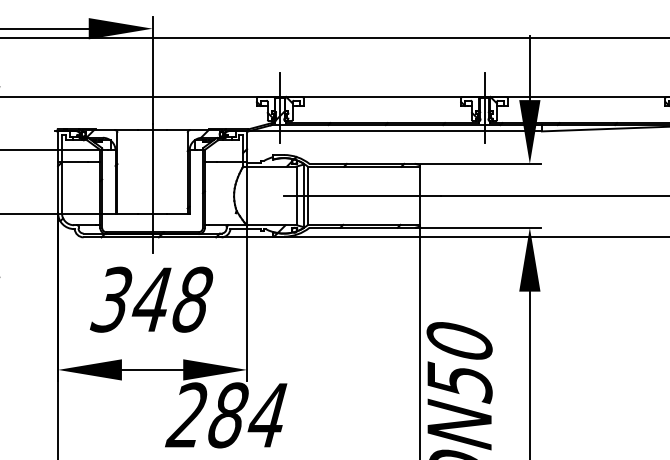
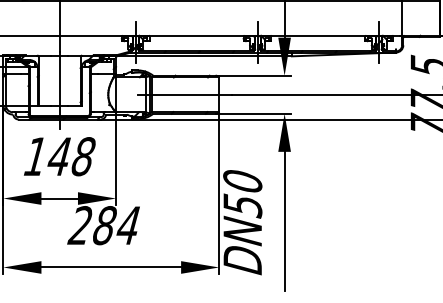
text: (110, 299) -> (34, 156), 348 -> 148

